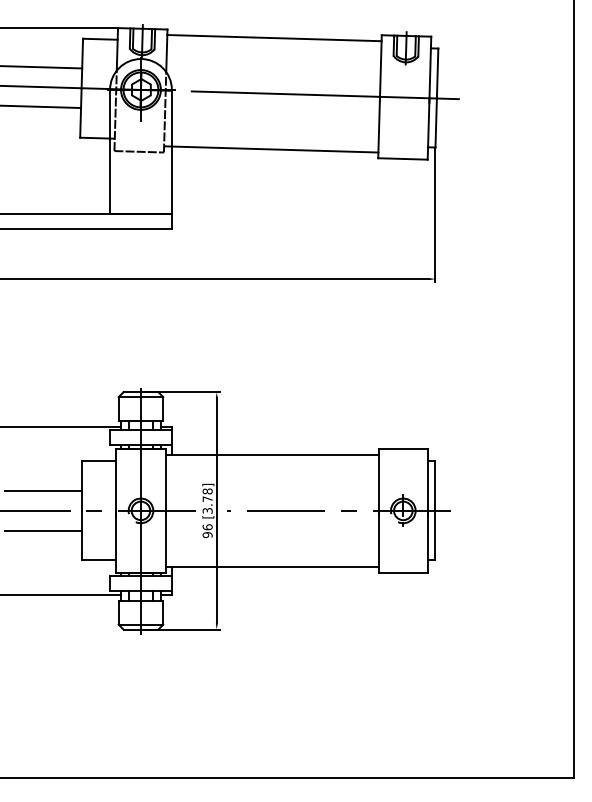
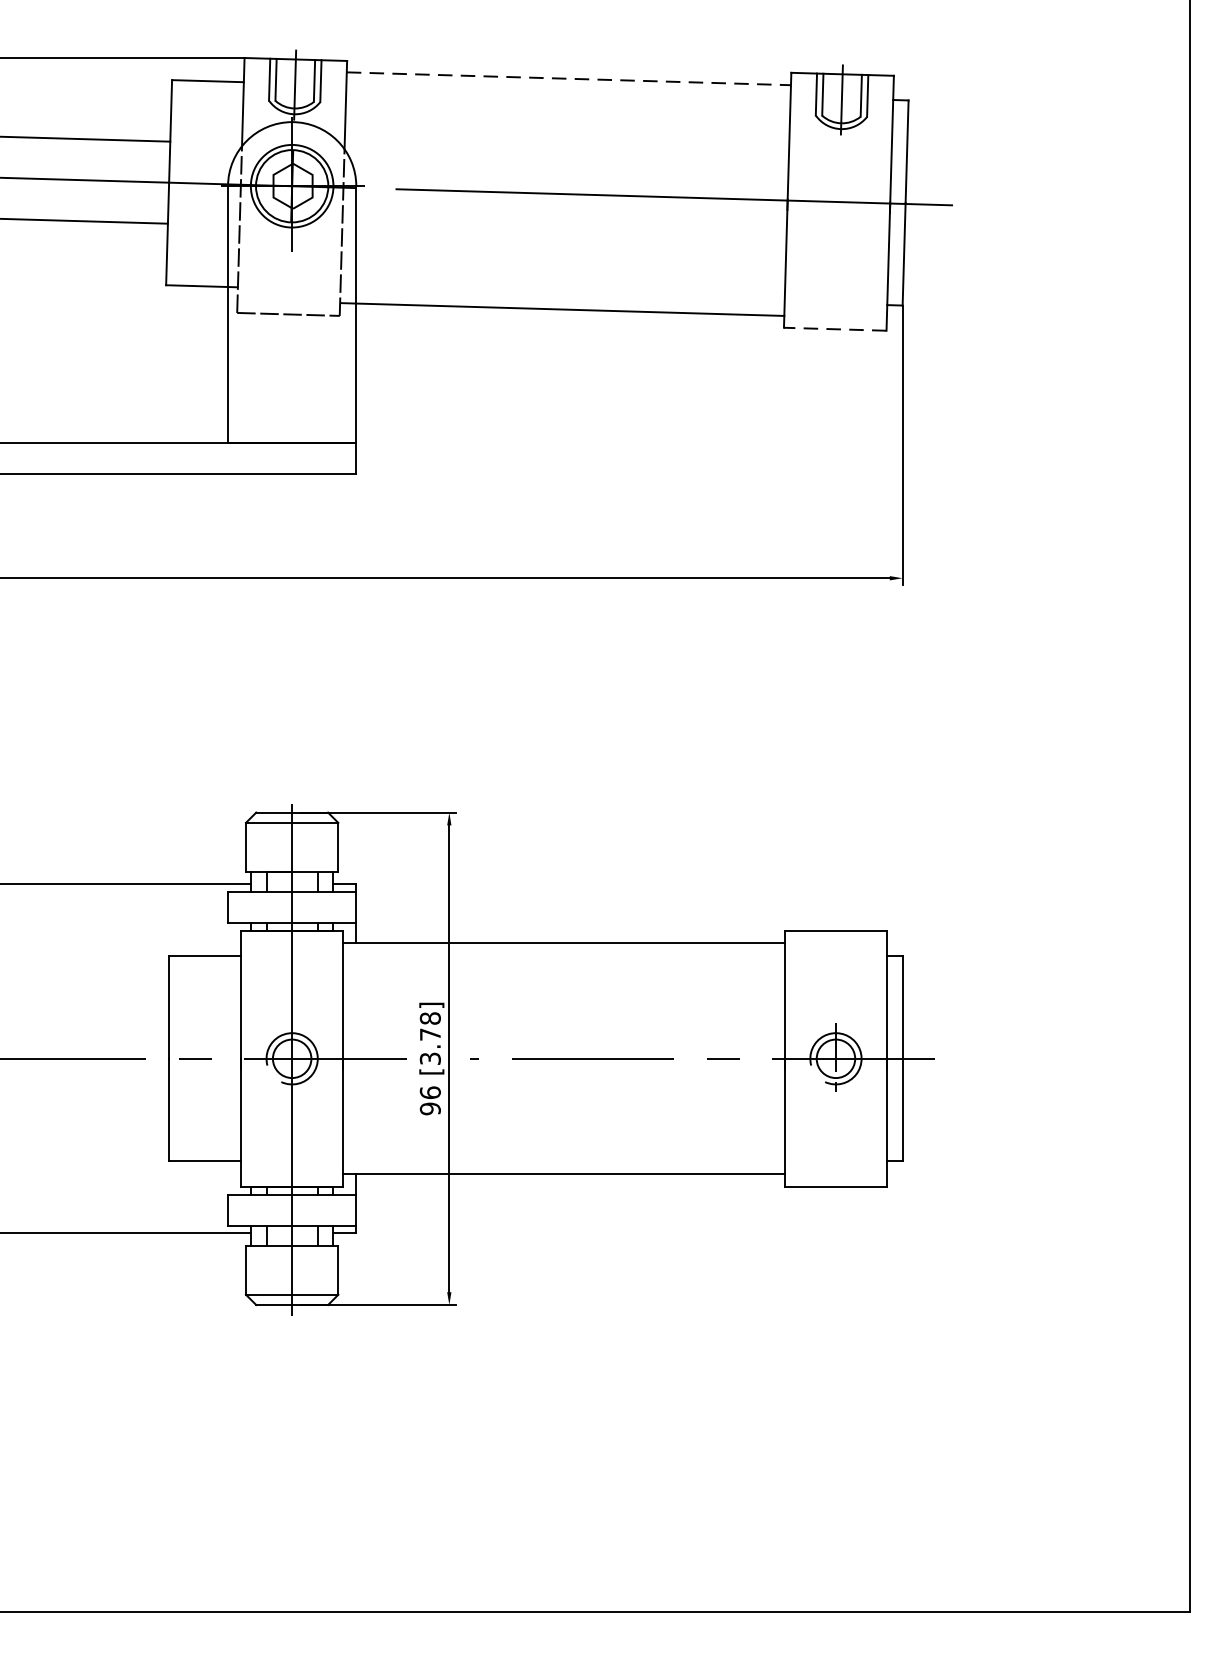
line: (274, 38) -> (568, 79), solid -> dashed
line: (402, 158) -> (834, 328), solid -> dashed
line: (43, 490) -> (90, 1016), removed
line: (43, 530) -> (90, 1099), removed

